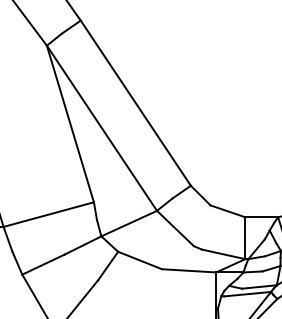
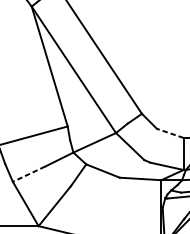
line: (227, 211) -> (169, 133), solid -> dashed
line: (42, 264) -> (28, 174), solid -> dashed

